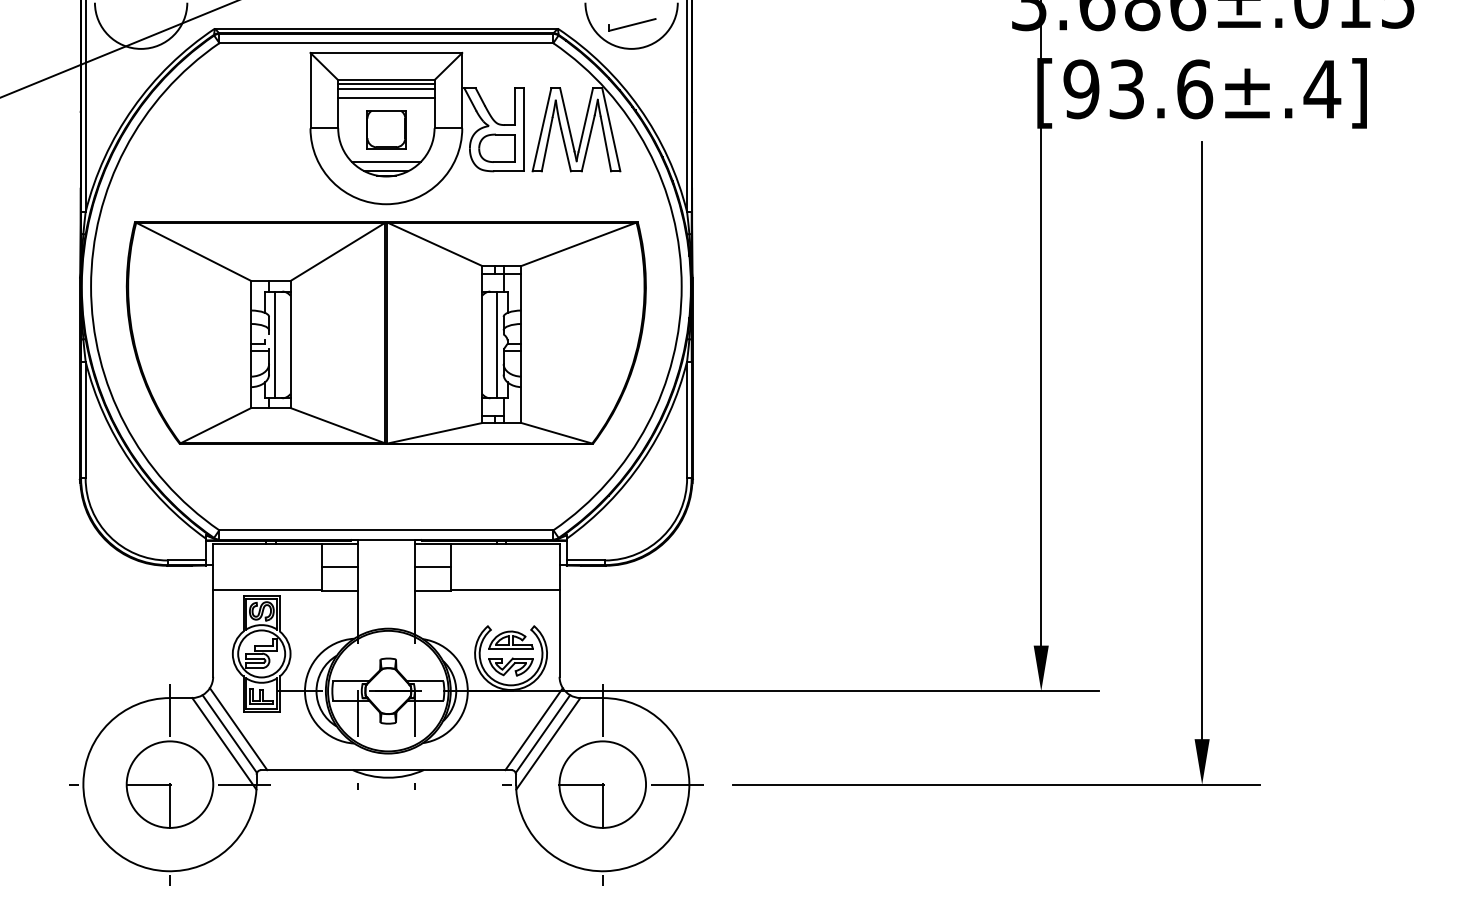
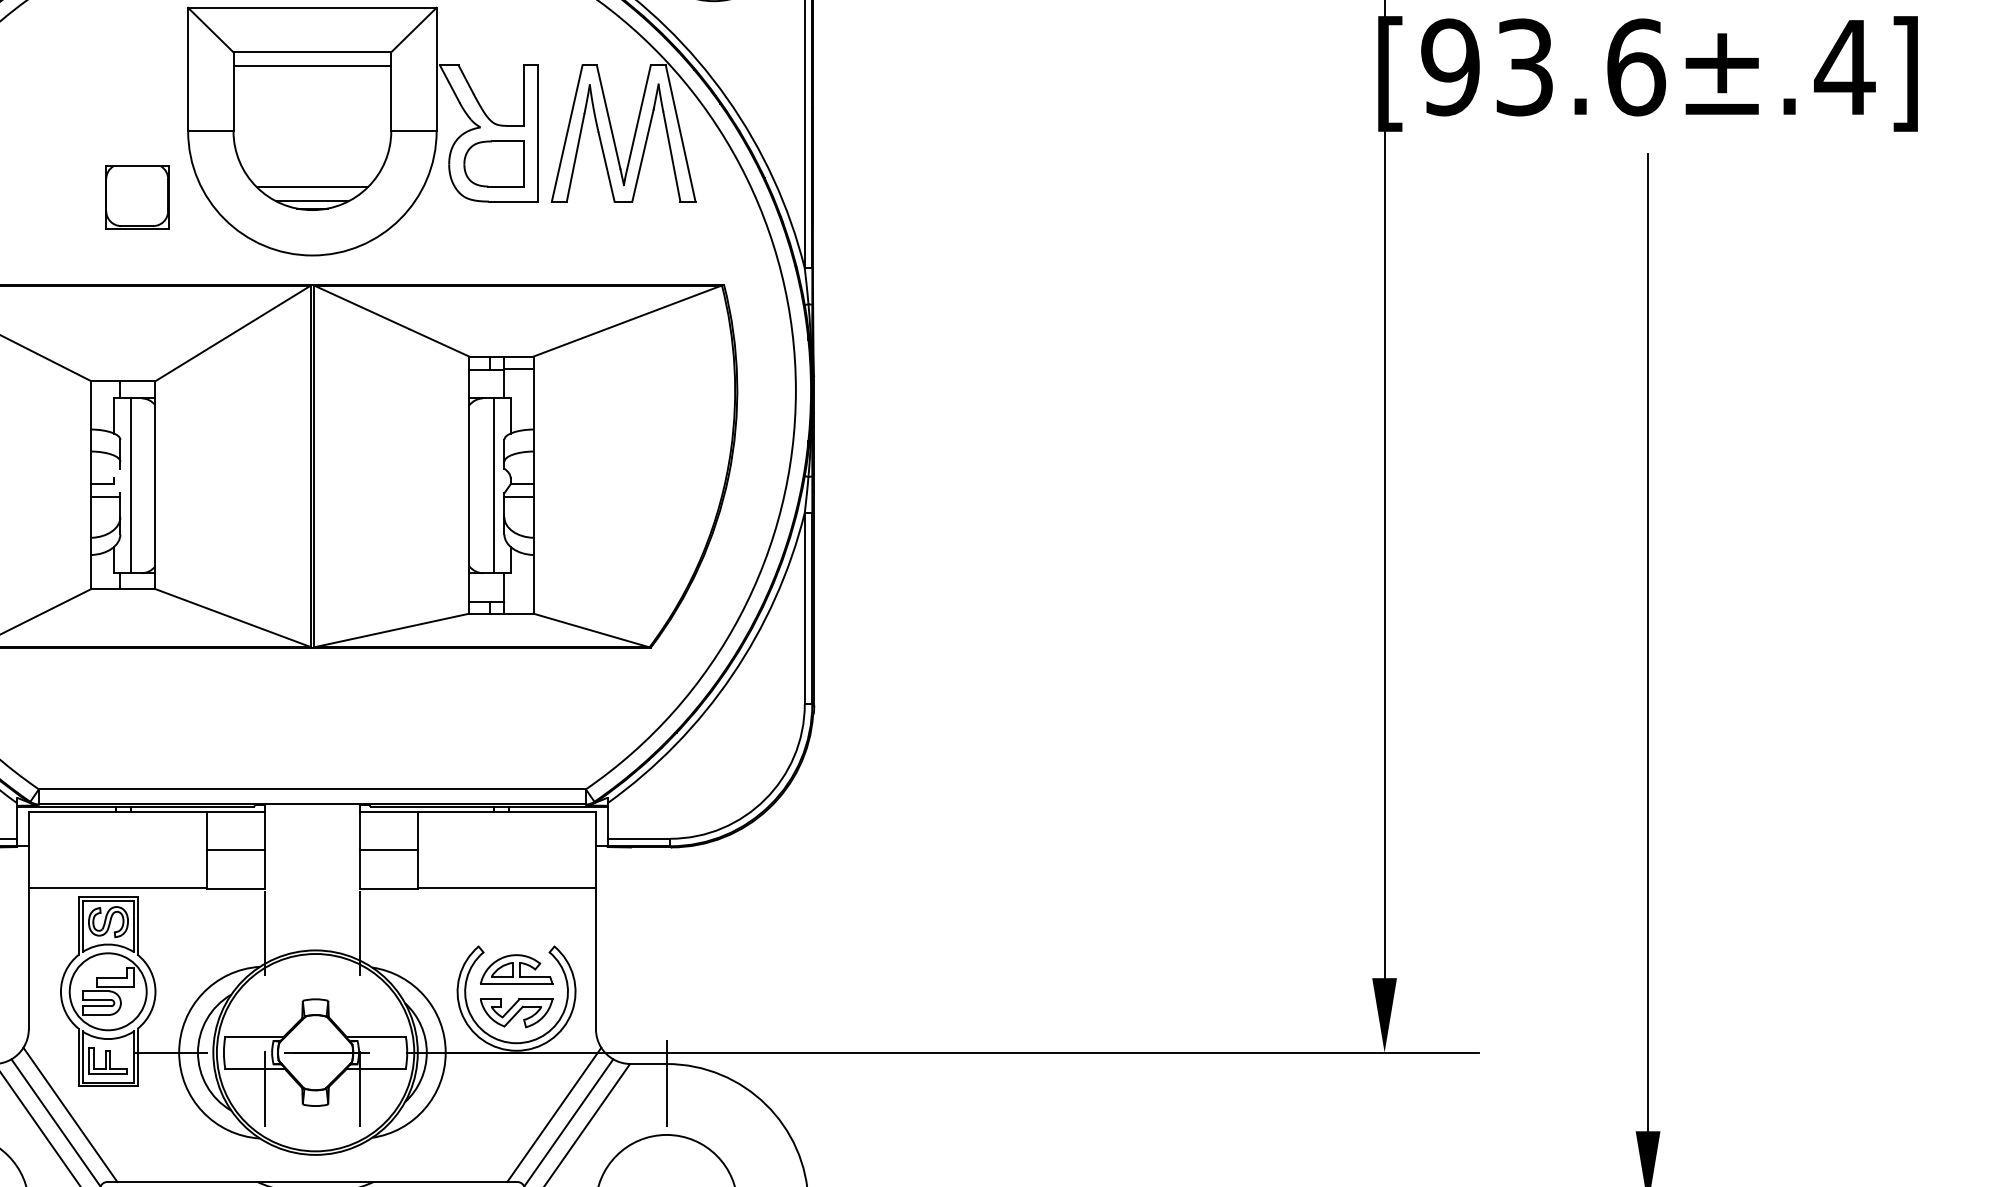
line: (386, 84) -> (312, 59), removed
line: (386, 97) -> (312, 80), removed
part: (386, 129) -> (137, 196), moved

